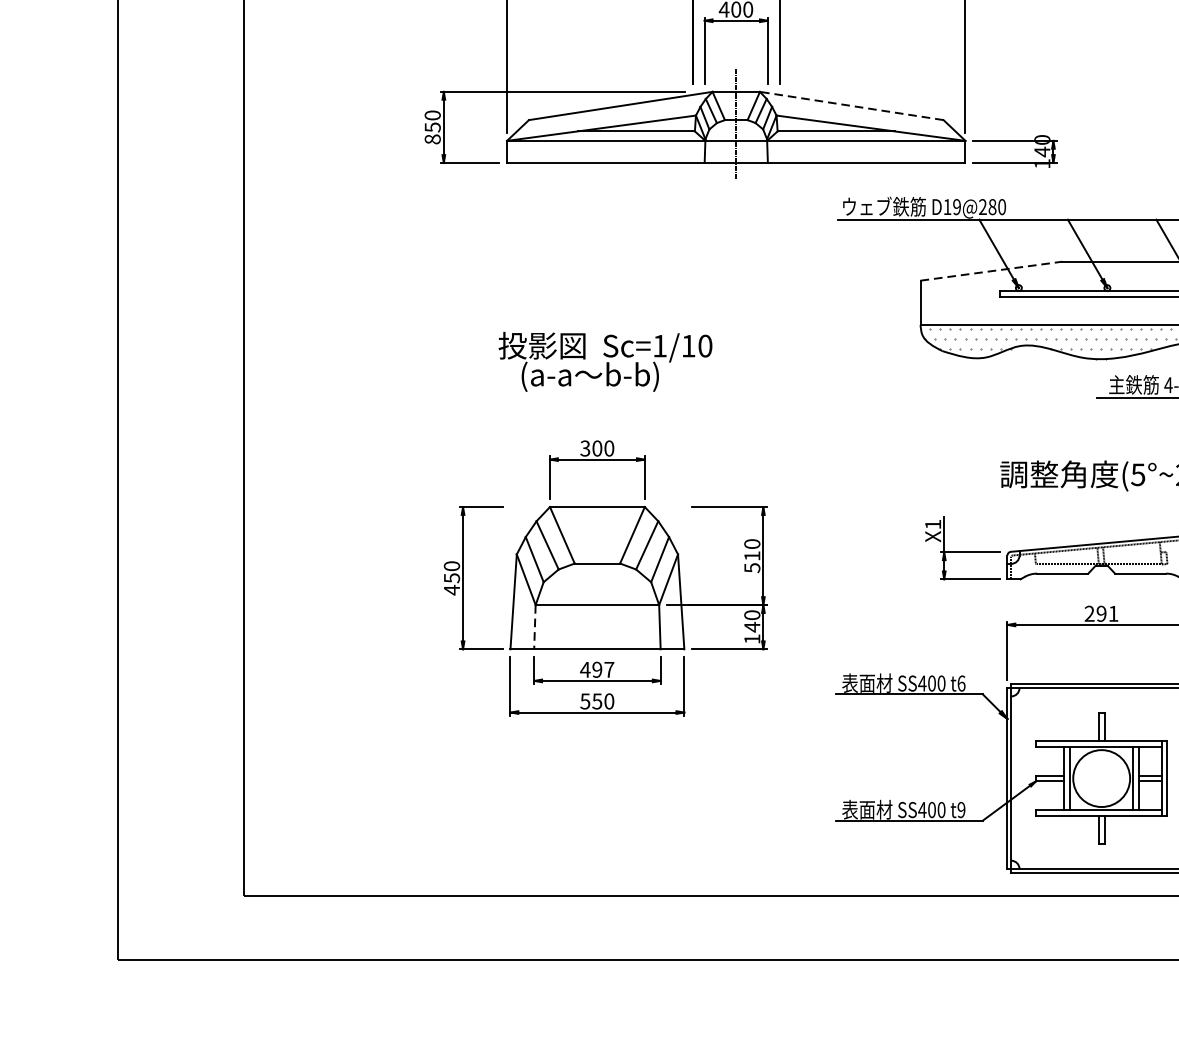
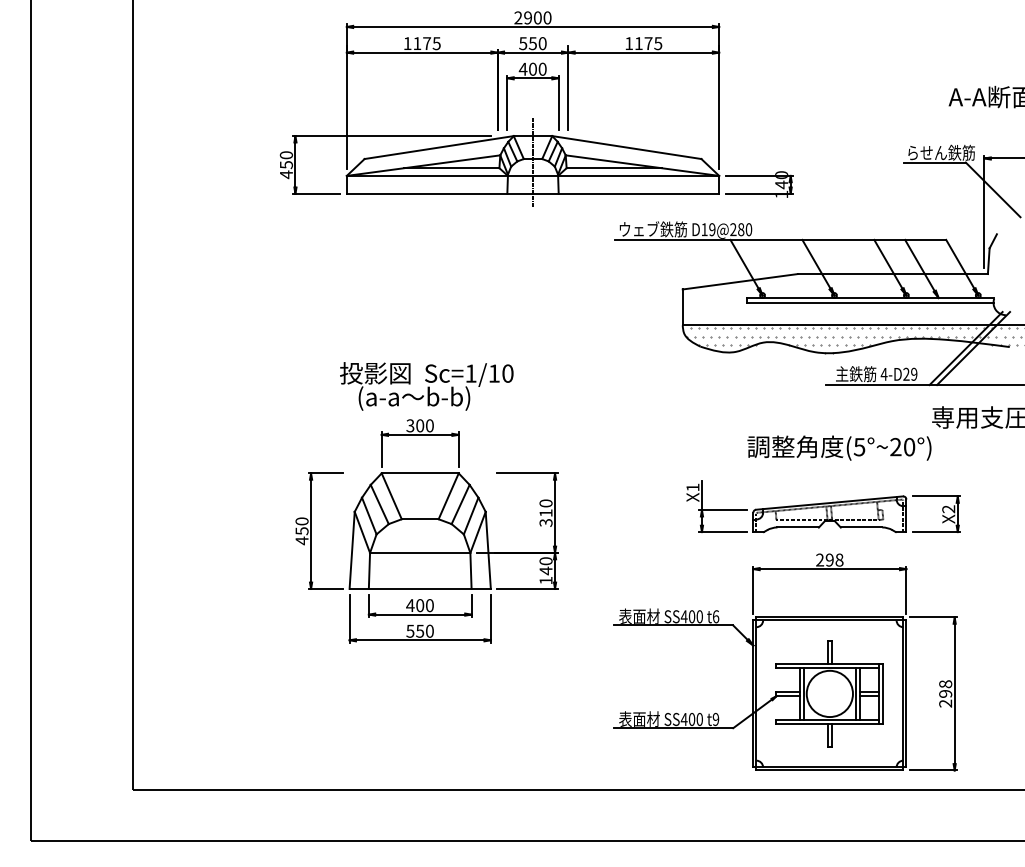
line: (851, 105) -> (626, 147), dashed -> solid
text: (432, 139) -> (286, 174), 850 -> 450
line: (991, 270) -> (740, 281), dashed -> solid
text: (605, 361) -> (426, 386), moved
text: (751, 567) -> (545, 522), 510 -> 310
text: (1113, 613) -> (839, 559), 291 -> 298
line: (534, 626) -> (369, 570), dashed -> solid
text: (602, 669) -> (424, 605), 497 -> 400

